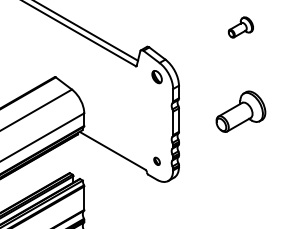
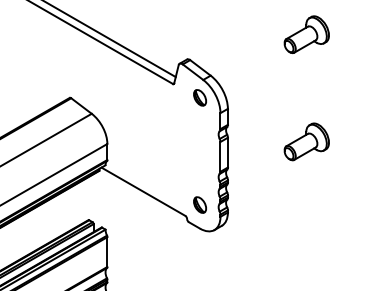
part: (240, 27) -> (306, 34), size x1.43
part: (240, 111) -> (306, 141), size x0.71
part: (156, 161) -> (199, 205), size x1.67

